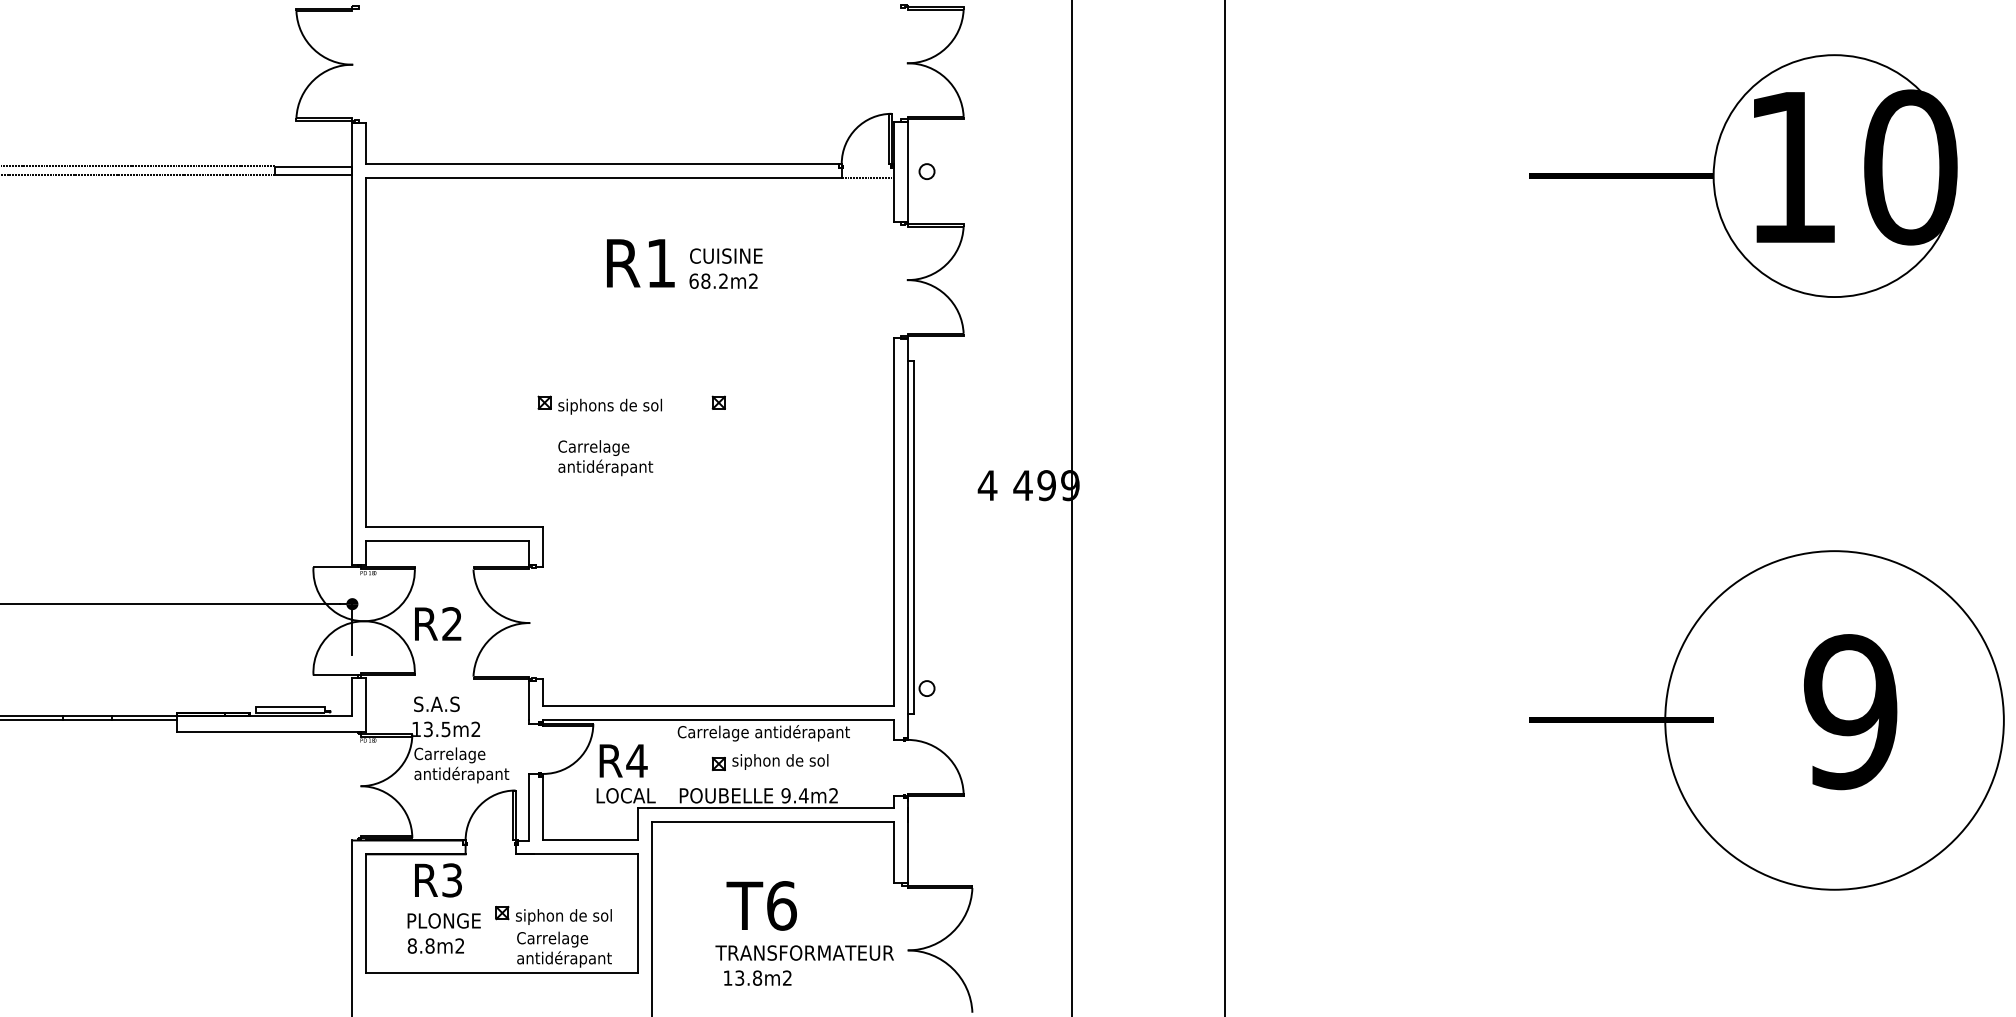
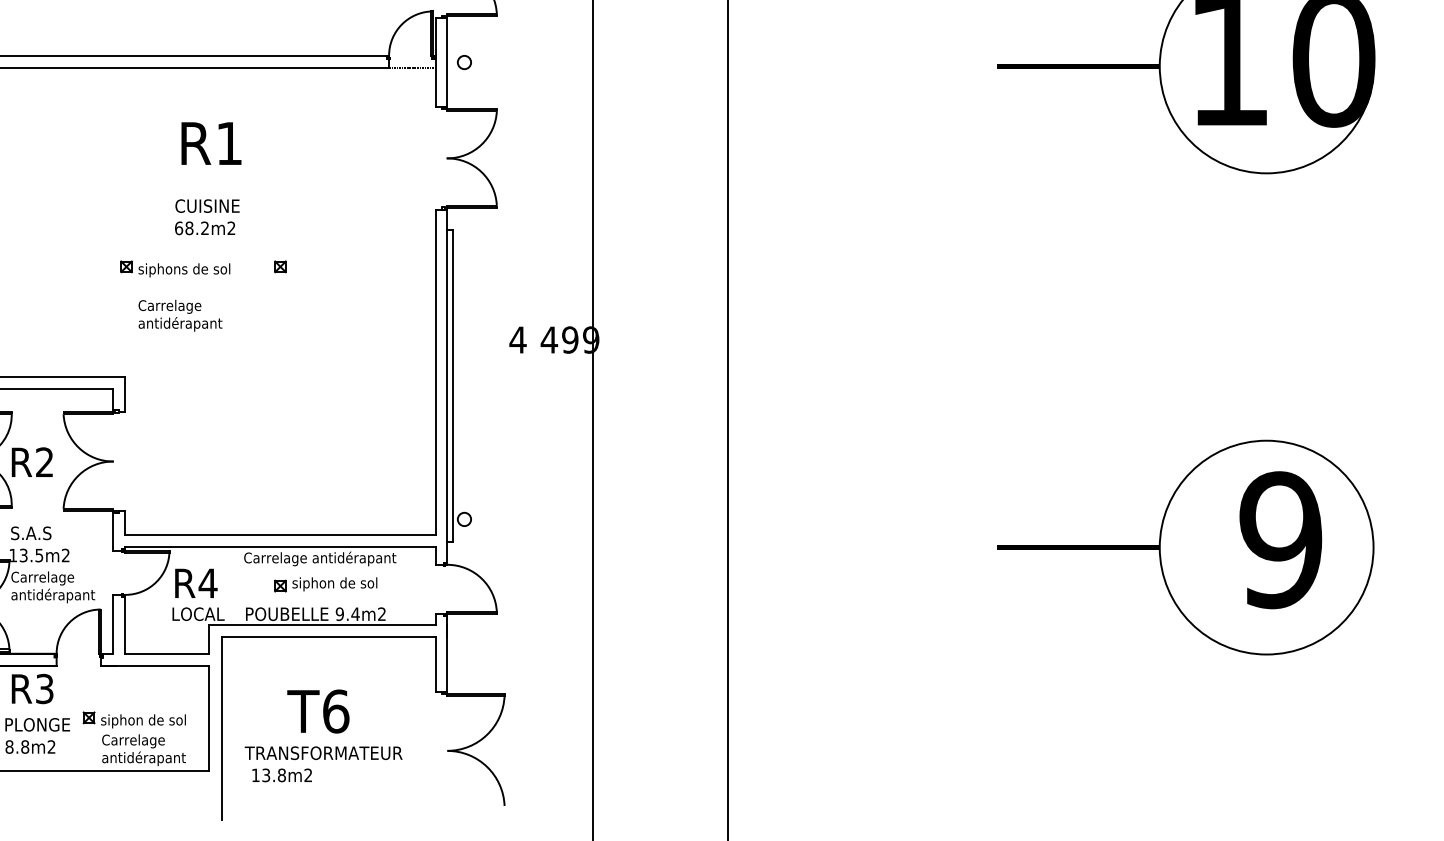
text: (725, 268) -> (206, 217), moved
circle: (1834, 720) -> (1266, 547), size x0.71
text: (804, 965) -> (323, 764), moved

